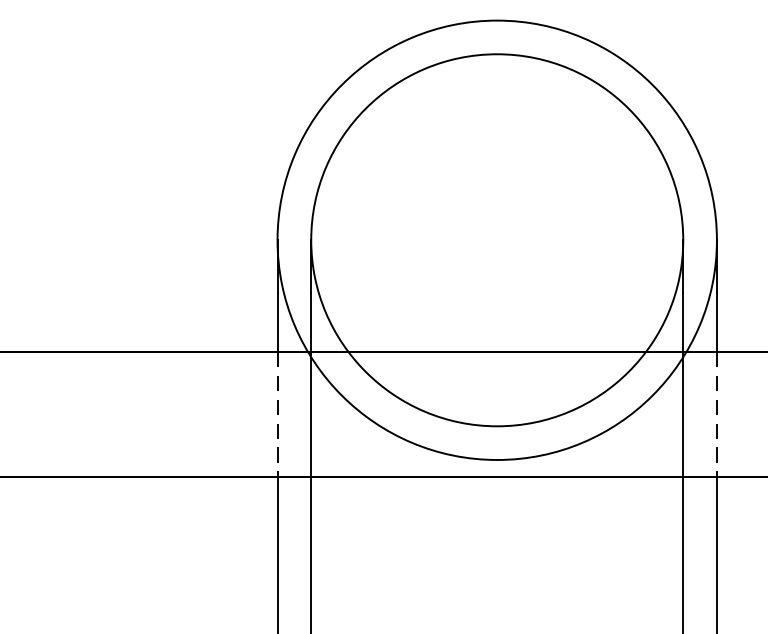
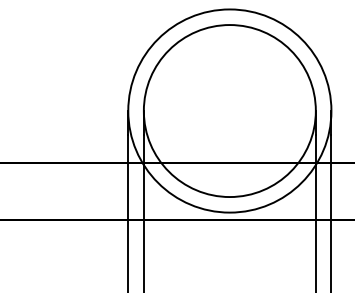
line: (278, 414) -> (128, 191), dashed -> solid
line: (717, 414) -> (331, 191), dashed -> solid

